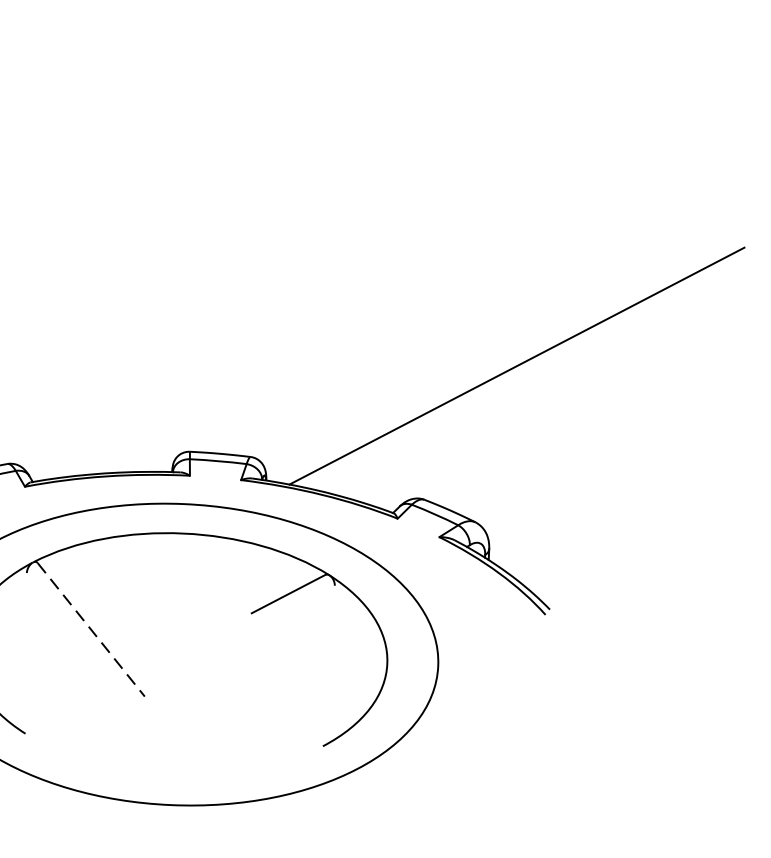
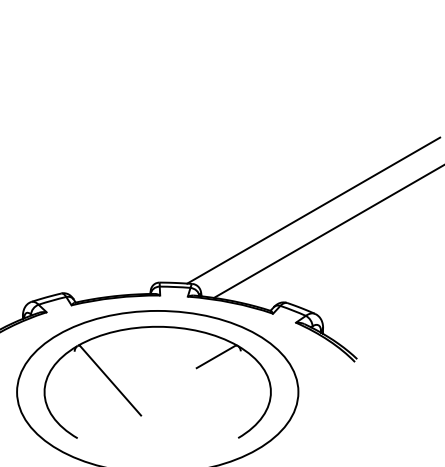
line: (480, 330) -> (313, 210), added
line: (90, 631) -> (110, 381), dashed -> solid

